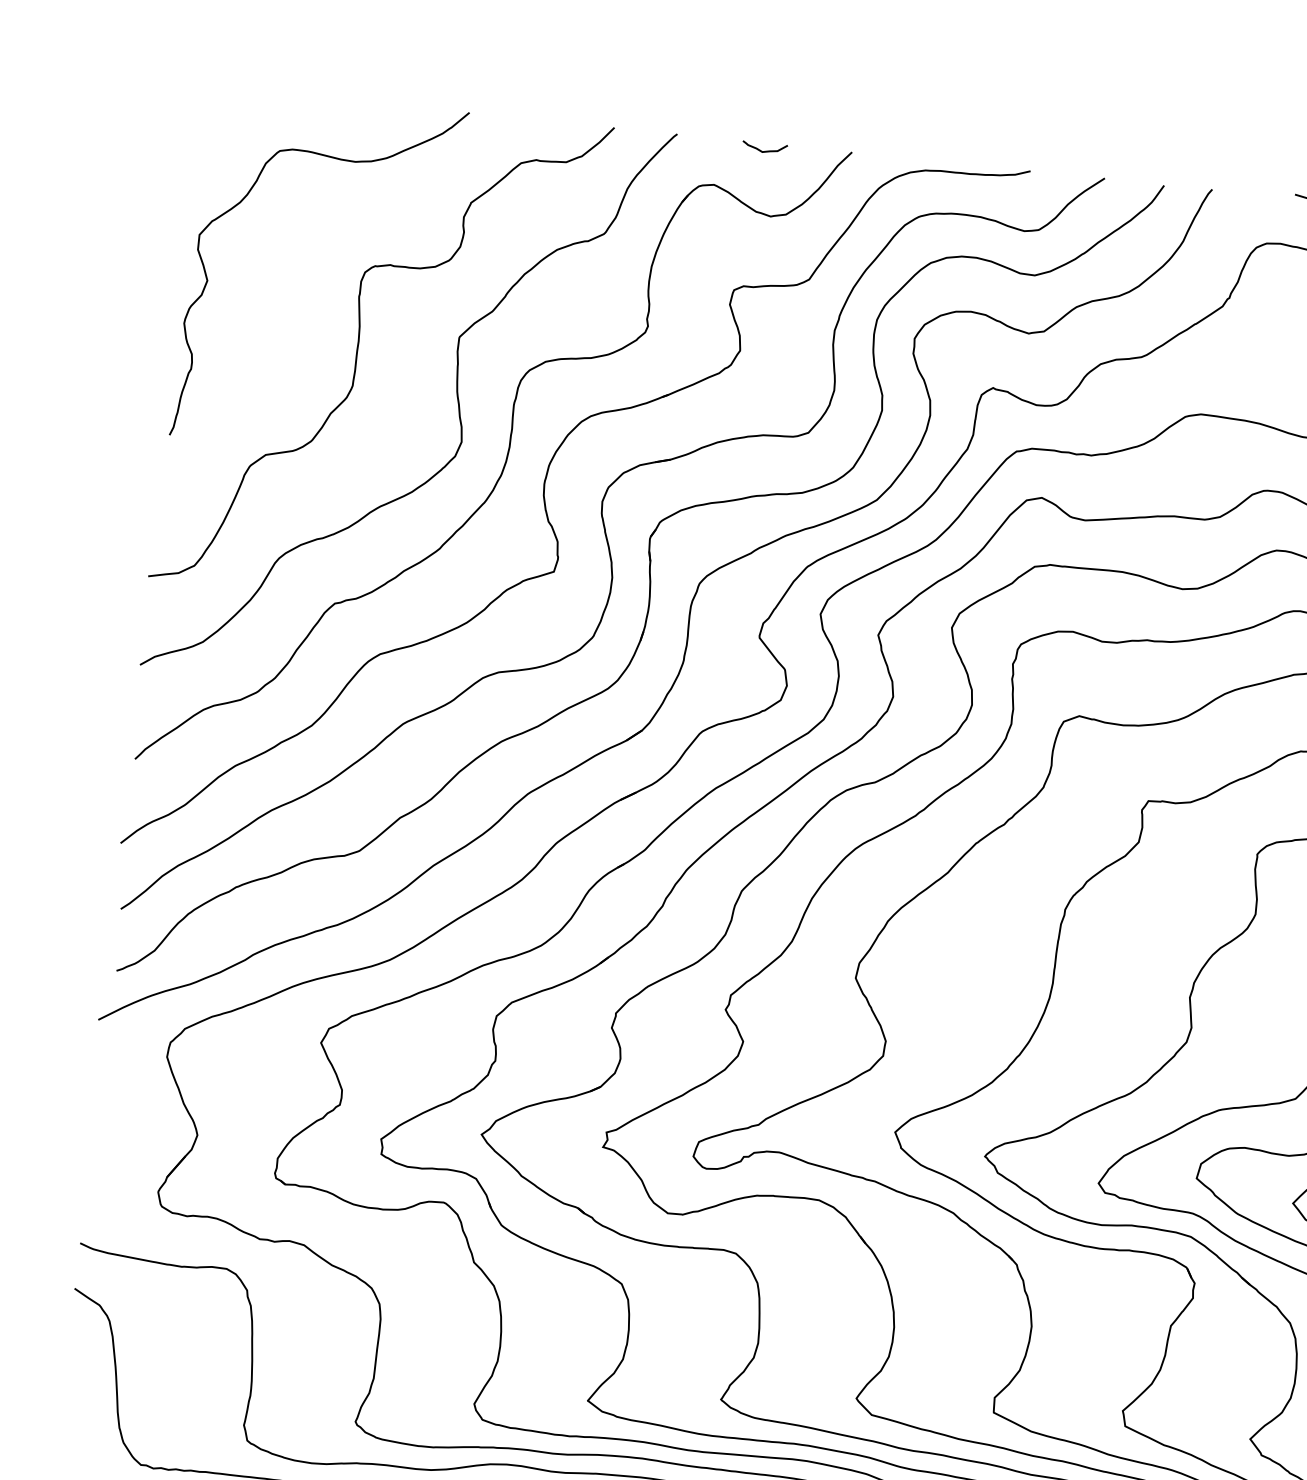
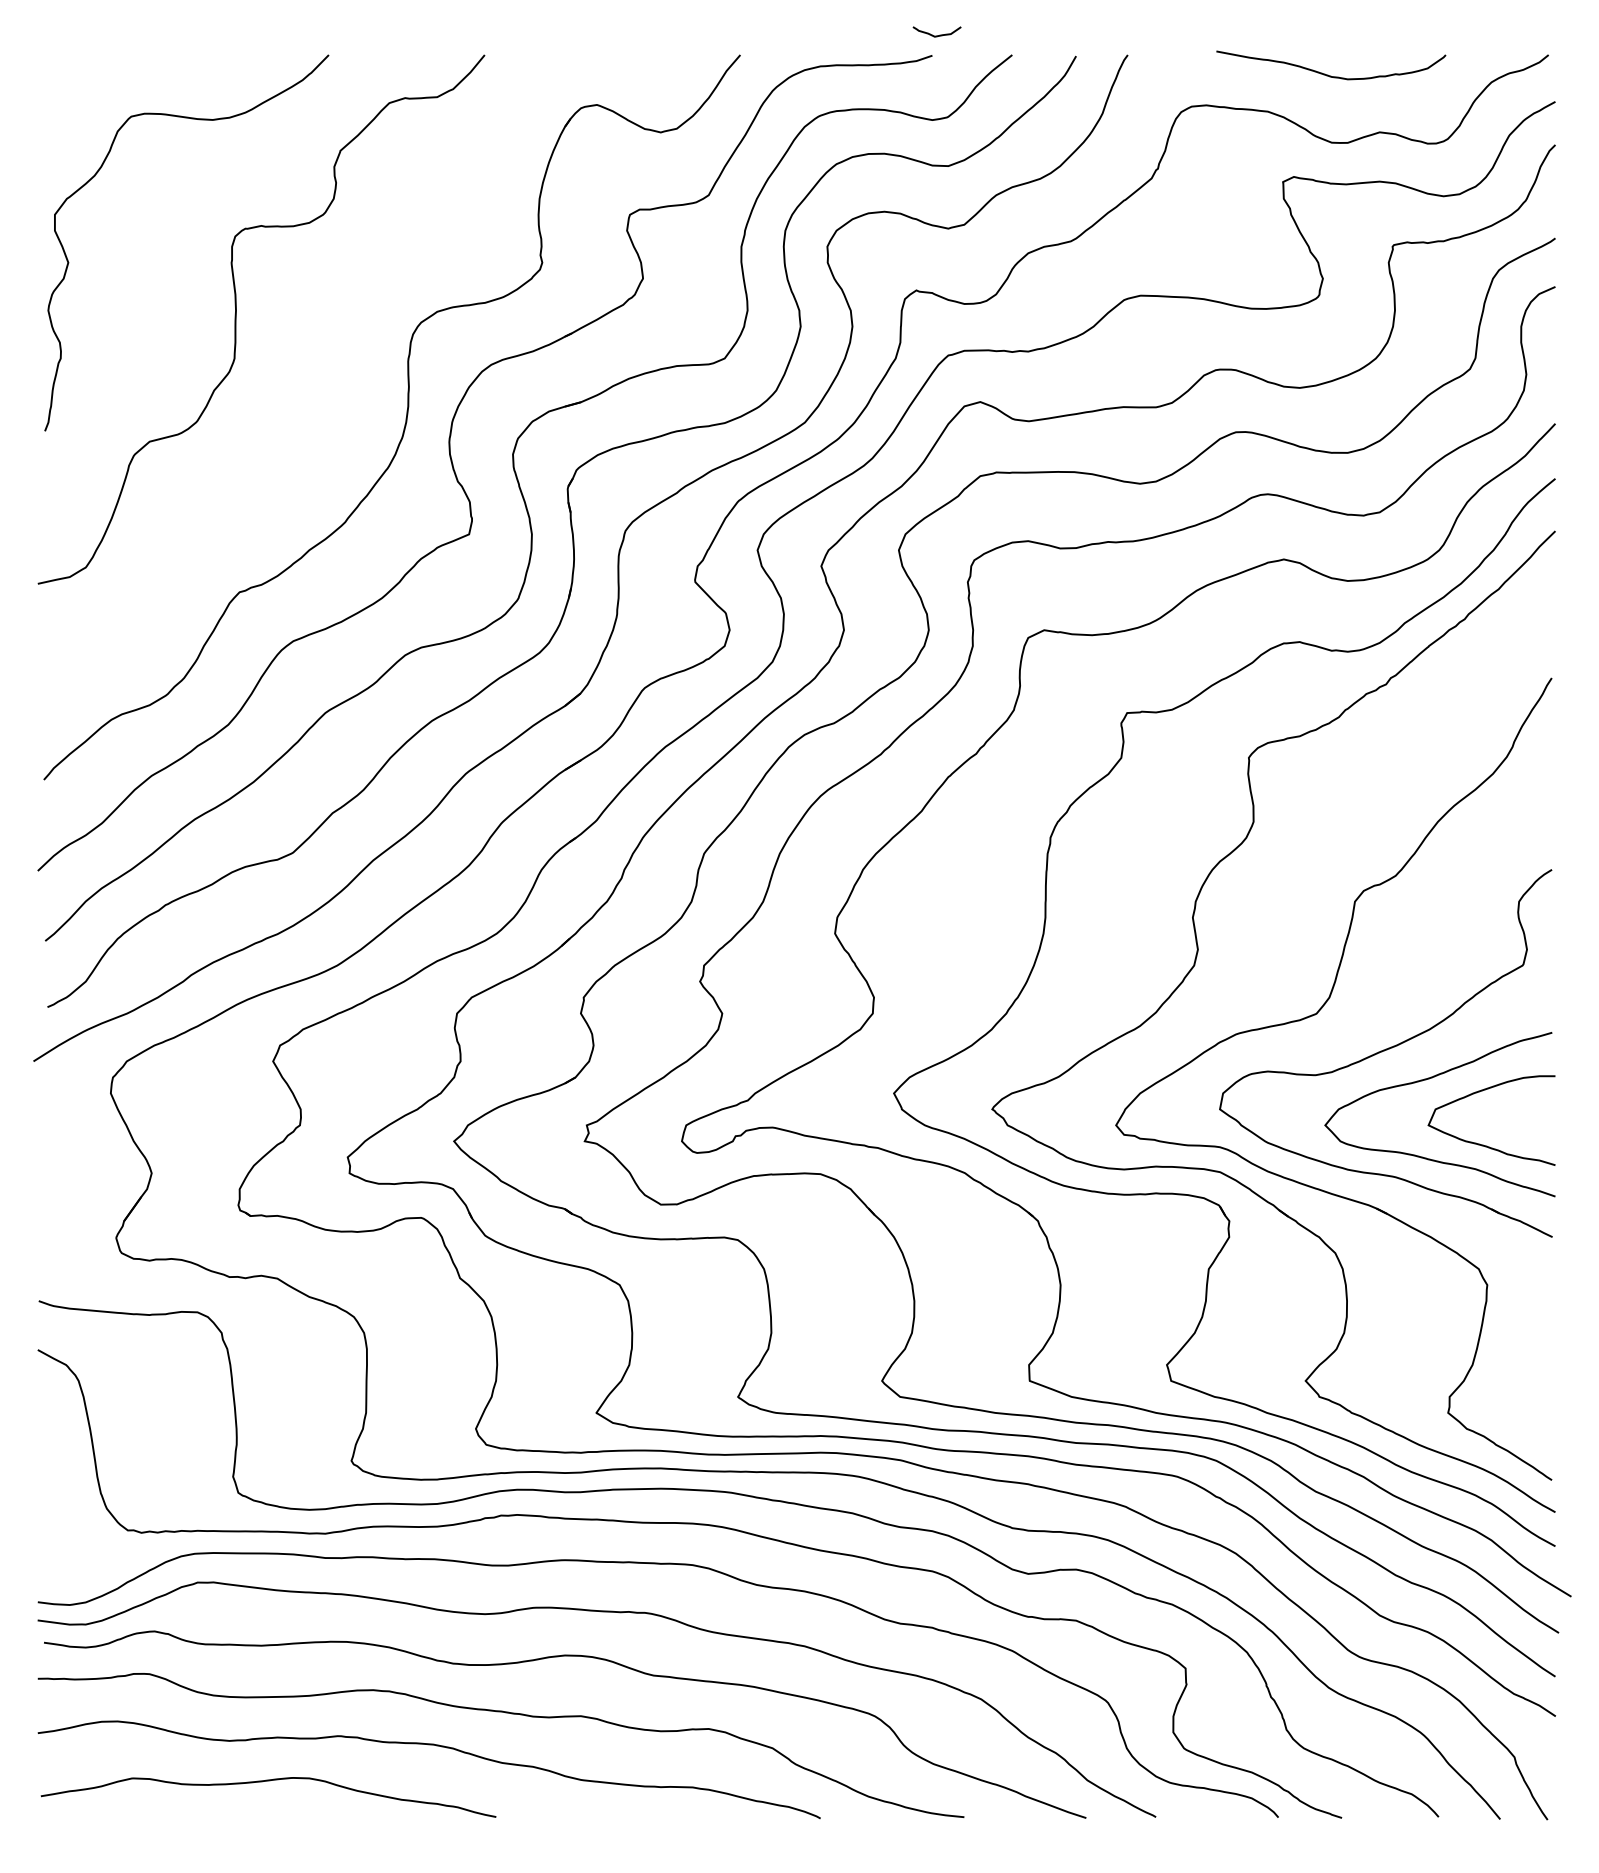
curve: (764, 151) -> (936, 35), moved
curve: (456, 392) -> (345, 354), removed

